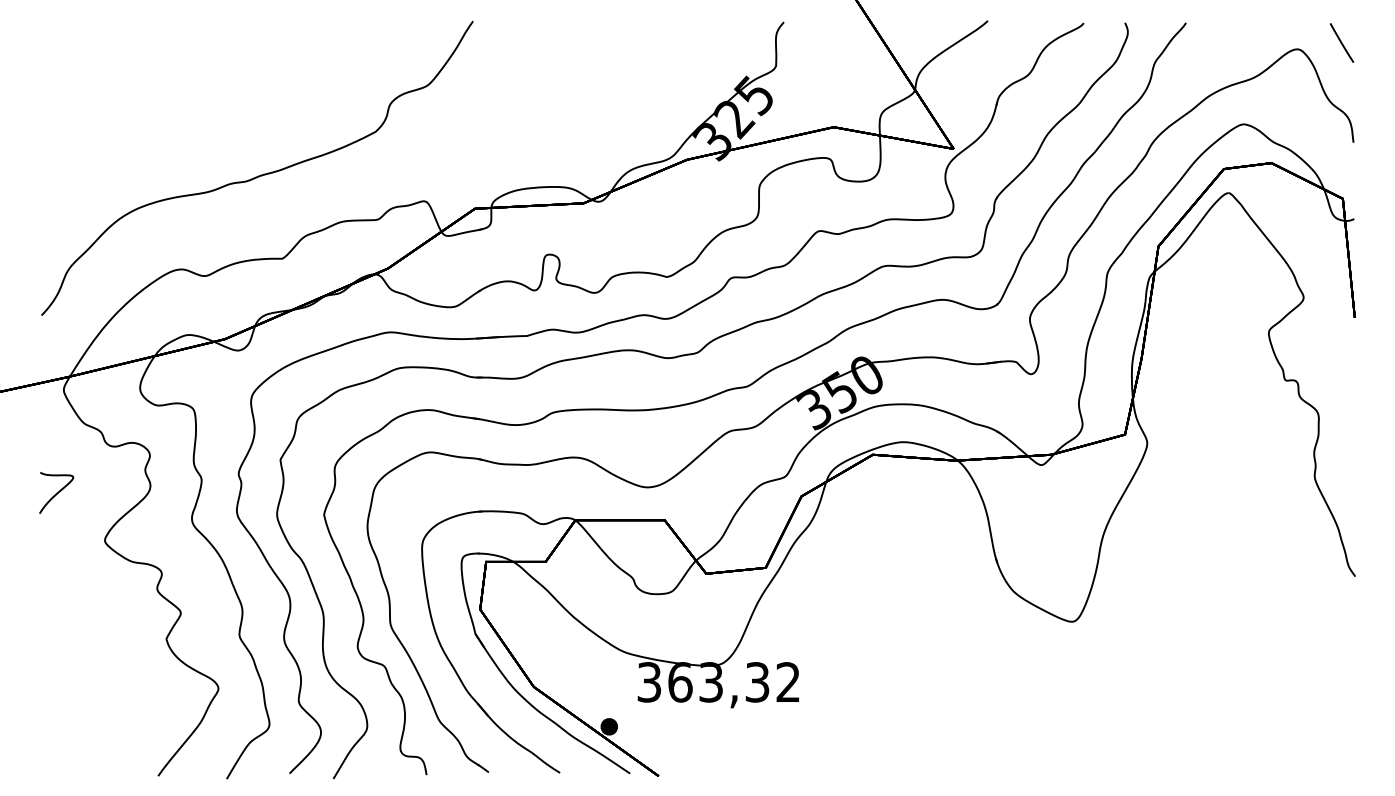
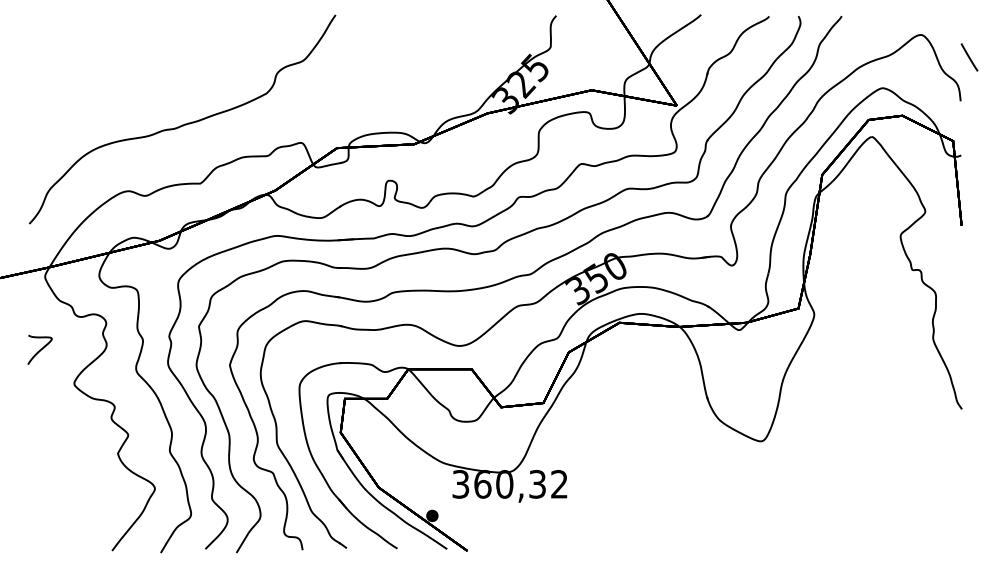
line: (1341, 42) -> (969, 57), moved
text: (711, 682) -> (504, 484), 363,32 -> 360,32

